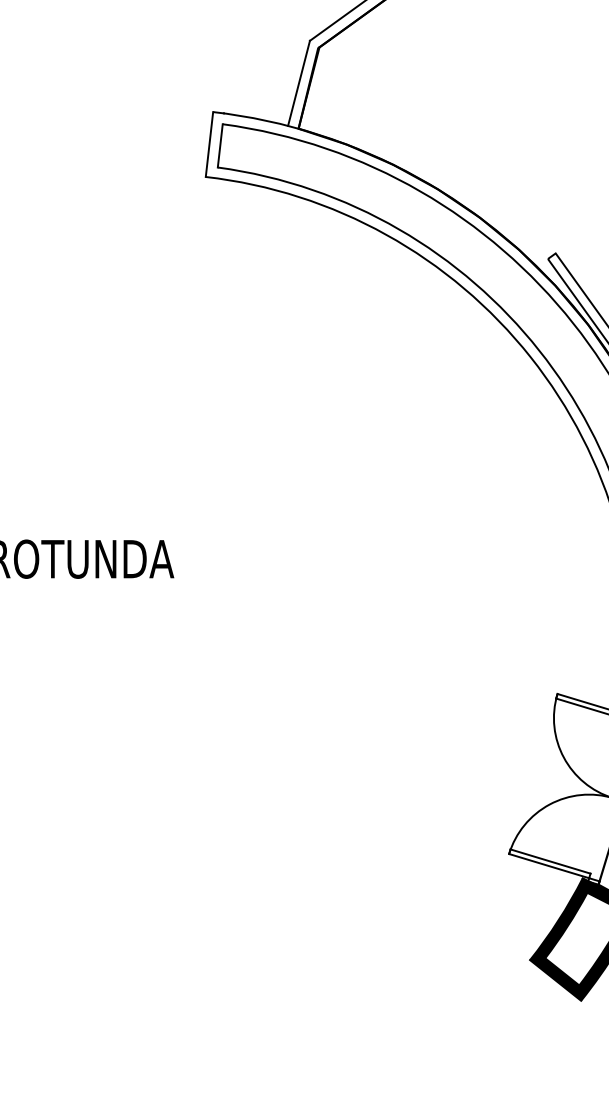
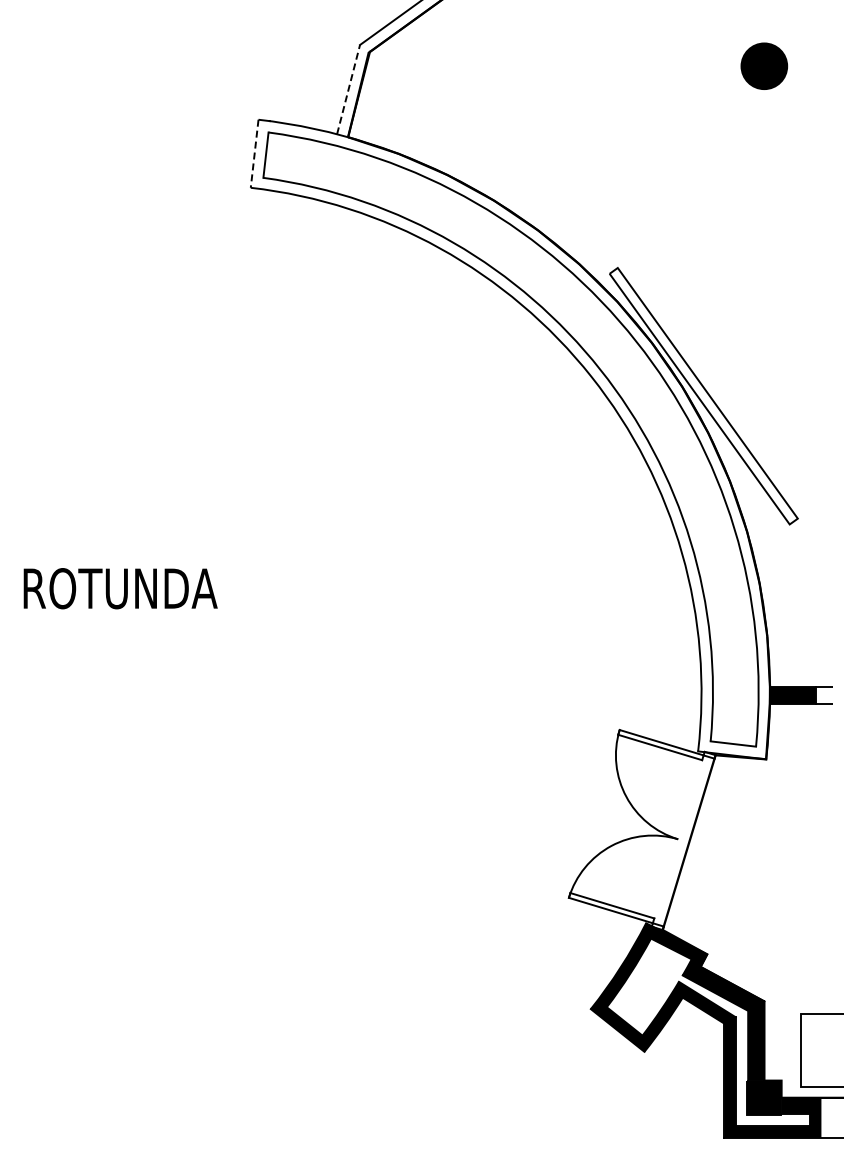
line: (298, 83) -> (348, 89), solid -> dashed
line: (209, 145) -> (254, 154), solid -> dashed

